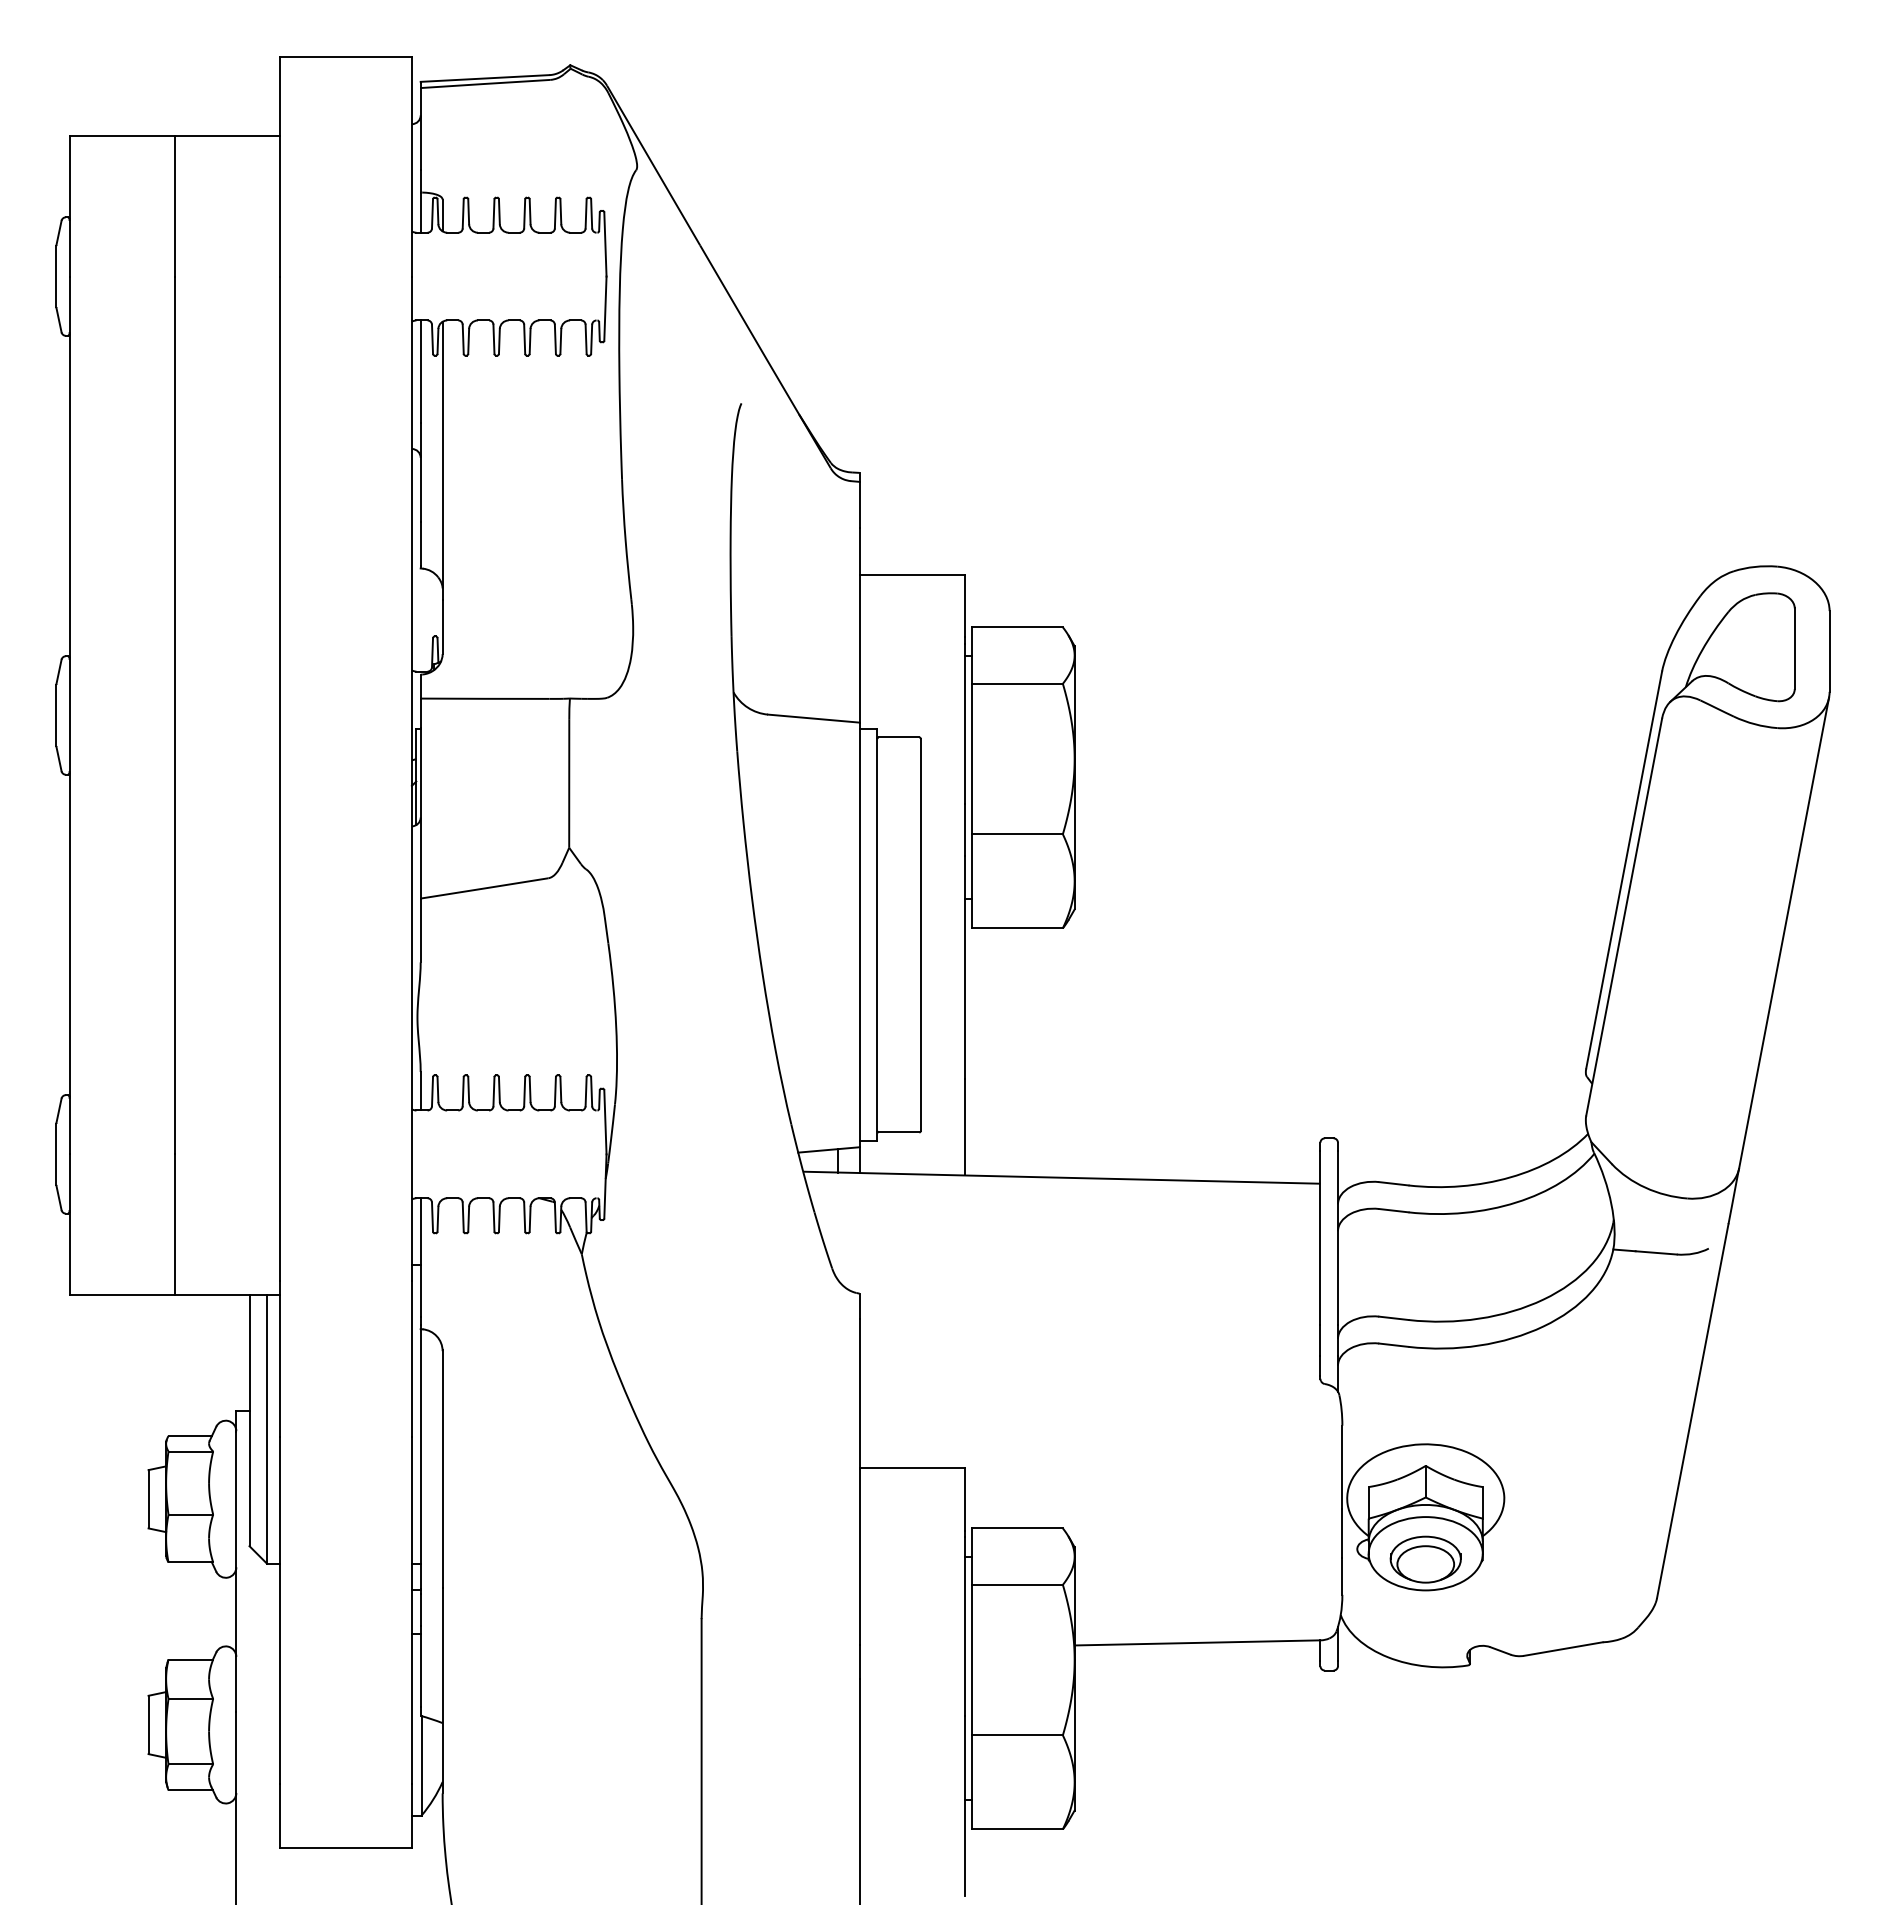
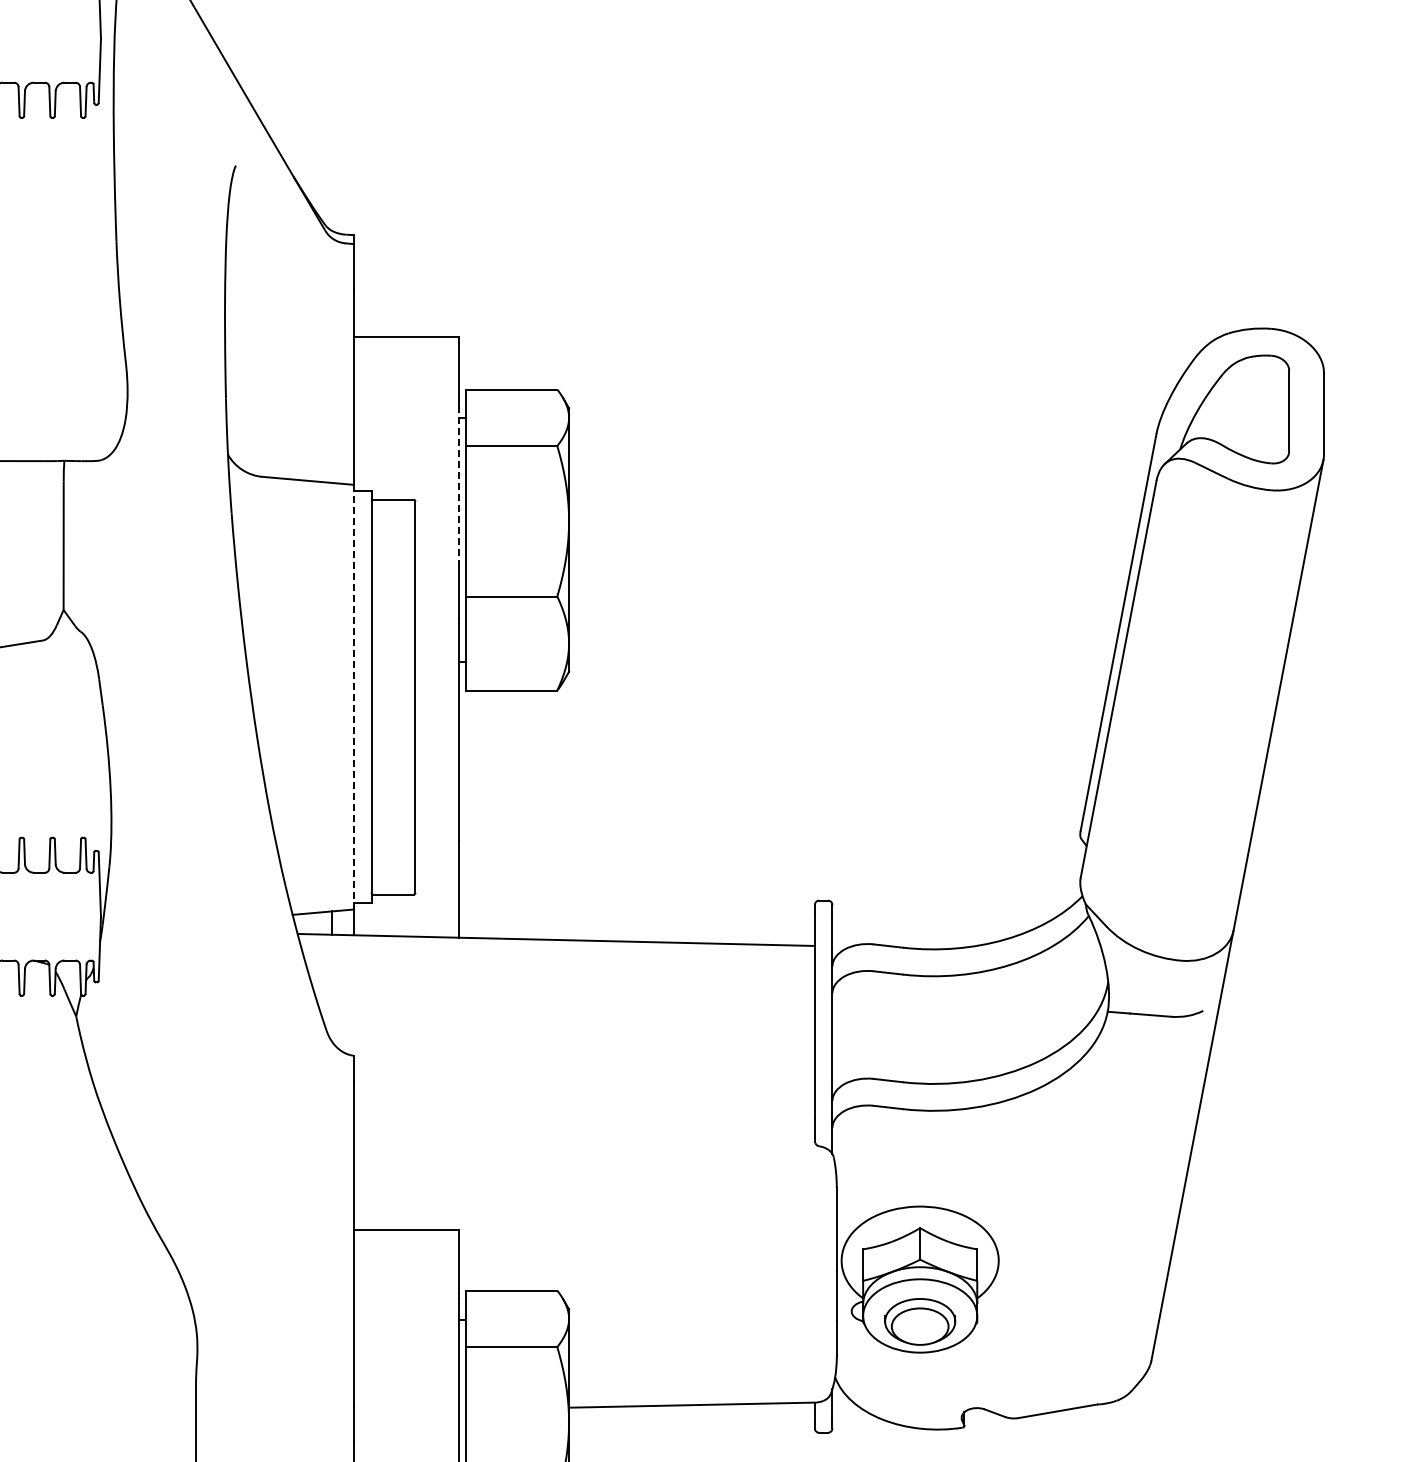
line: (964, 724) -> (458, 486), solid -> dashed
line: (859, 935) -> (353, 697), solid -> dashed

